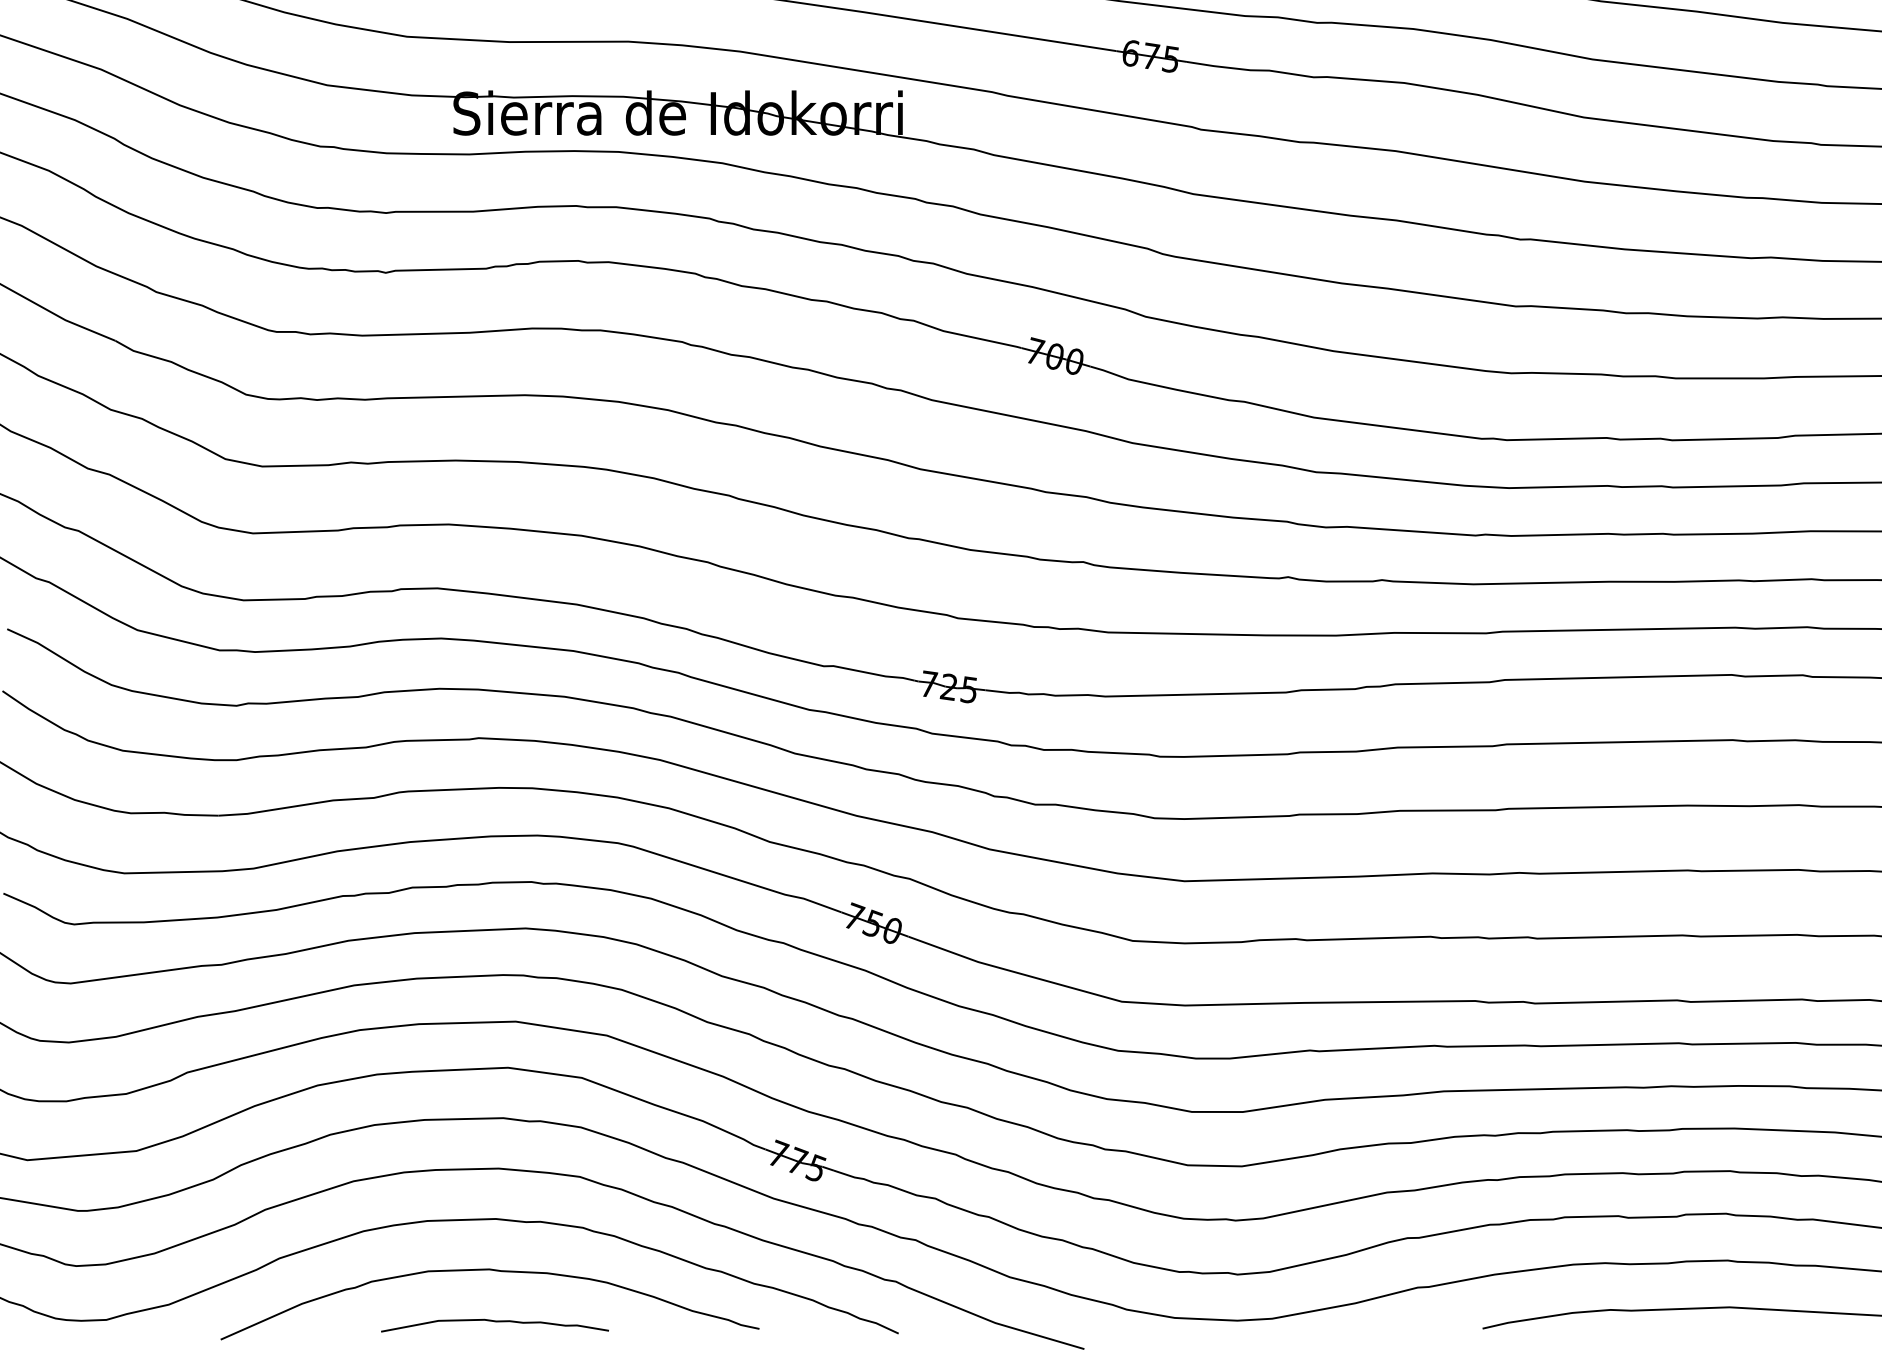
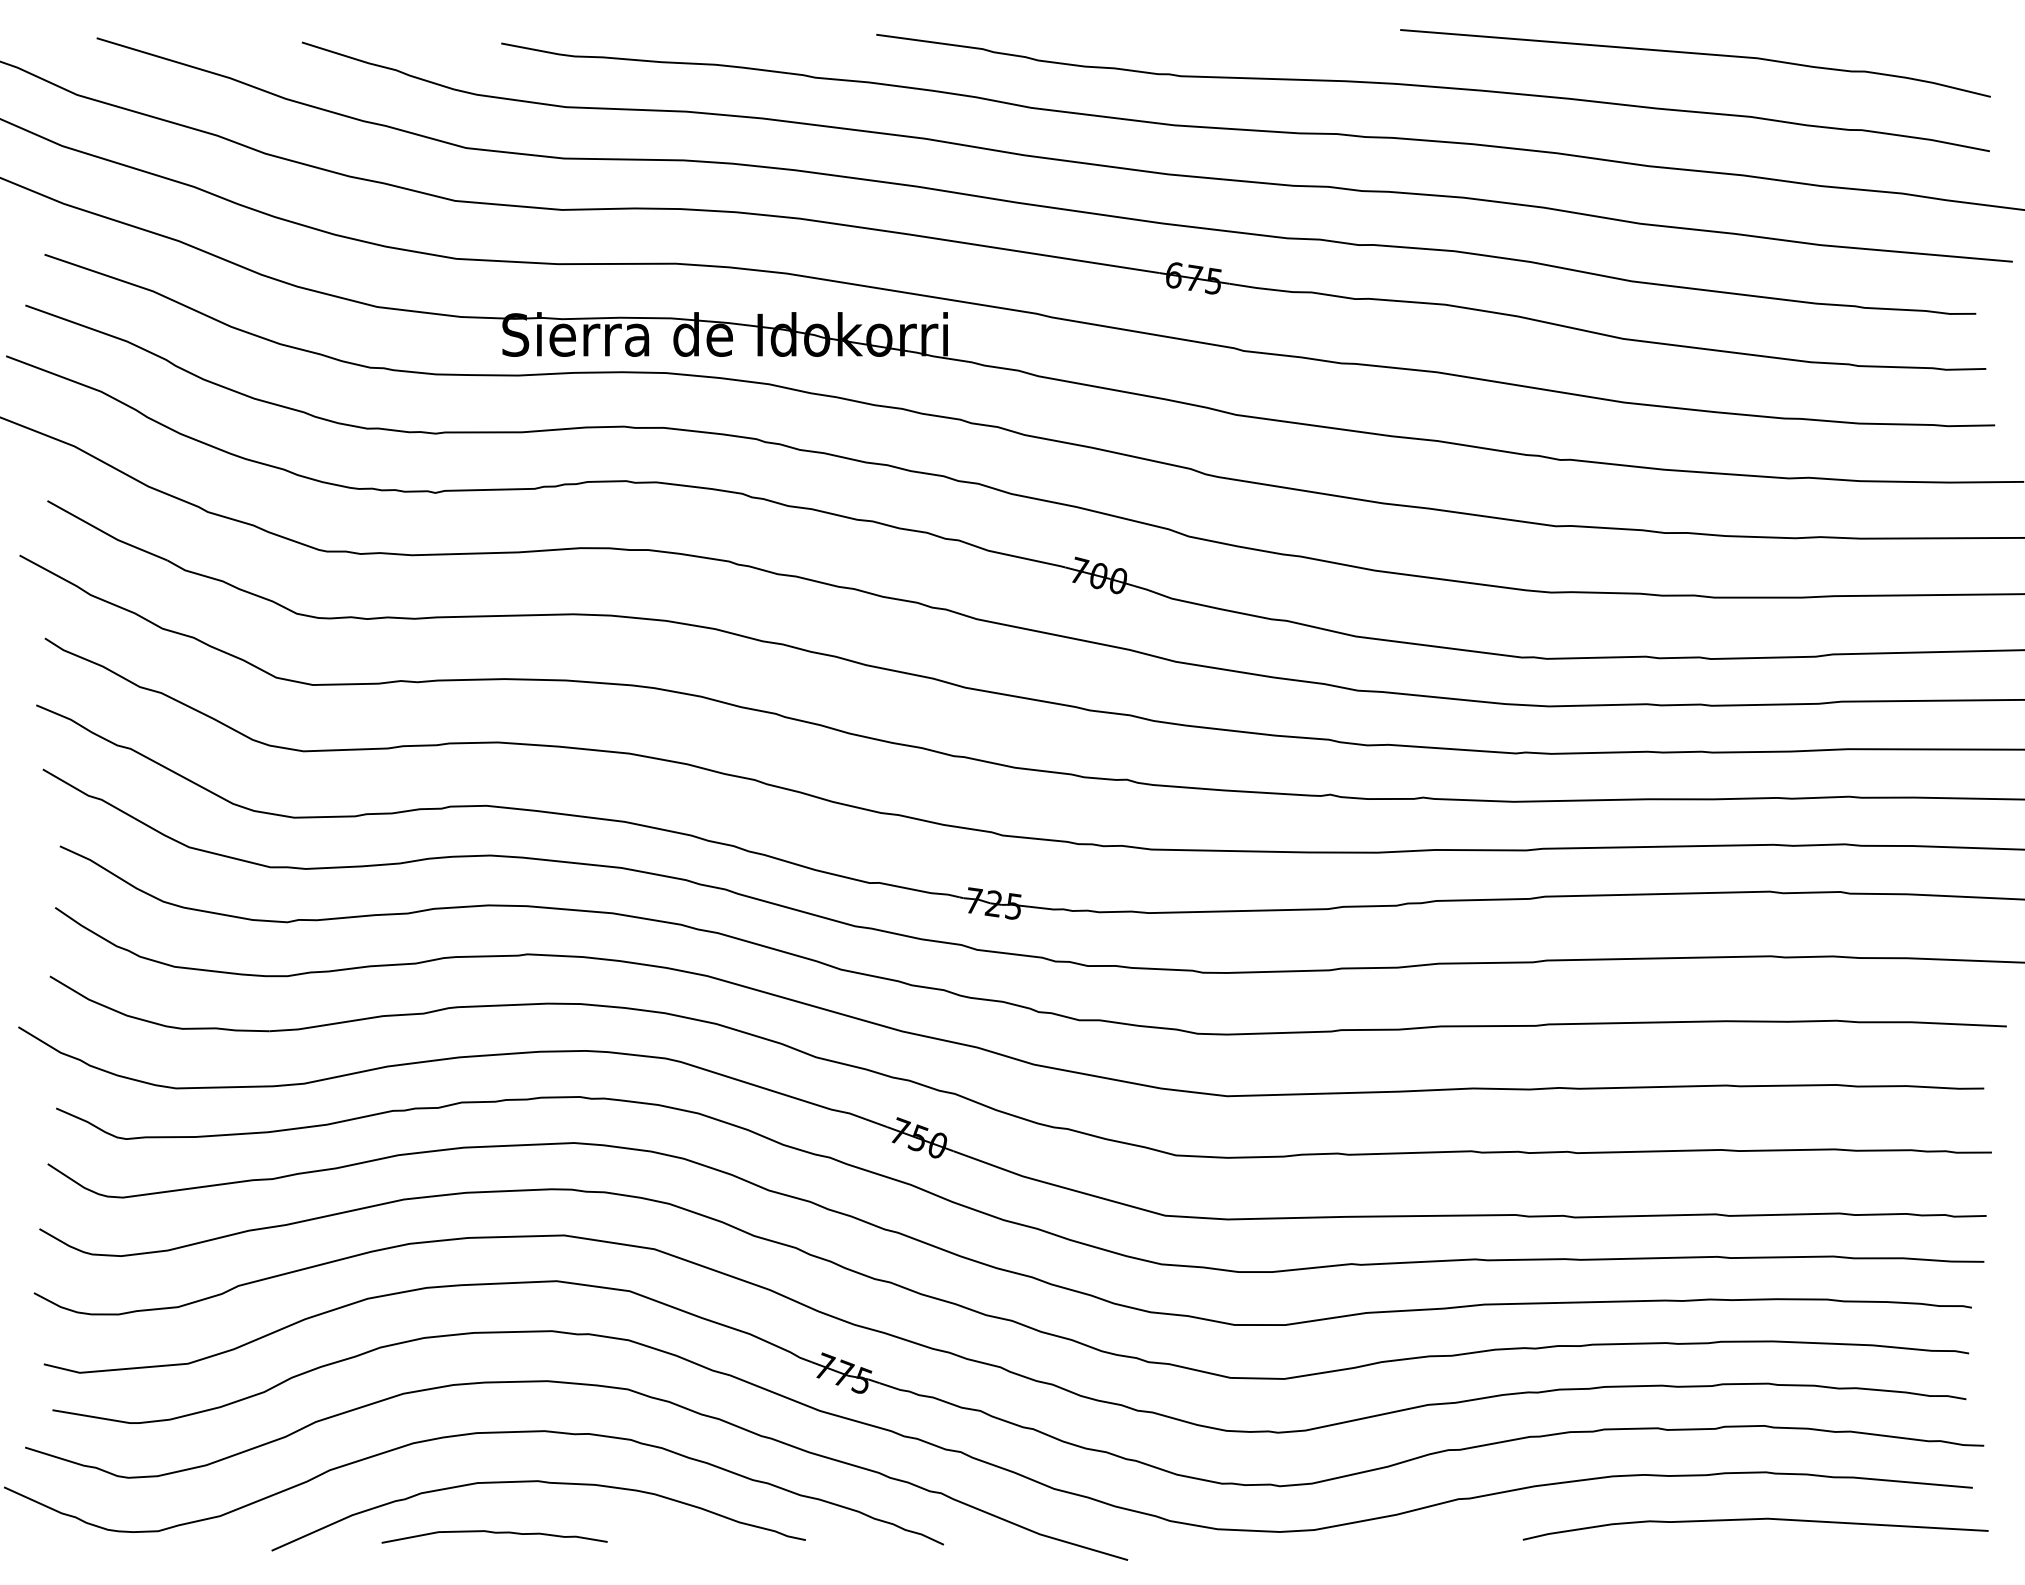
curve: (494, 1322) -> (494, 1533), moved

